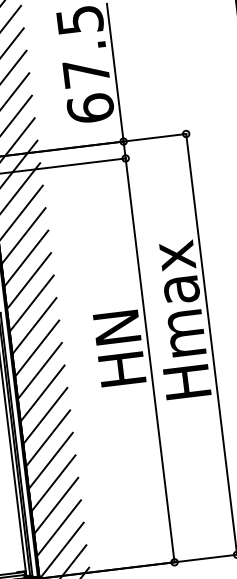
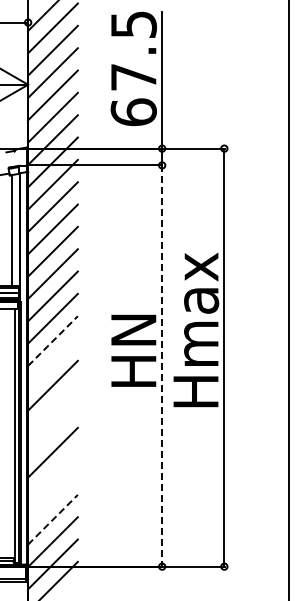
line: (37, 347) -> (53, 340), solid -> dashed
line: (150, 360) -> (162, 366), solid -> dashed
line: (39, 371) -> (52, 363), removed
line: (44, 415) -> (52, 407), removed
line: (47, 438) -> (52, 430), removed
line: (52, 482) -> (52, 474), removed
line: (55, 506) -> (52, 497), removed
line: (59, 528) -> (53, 519), solid -> dashed

